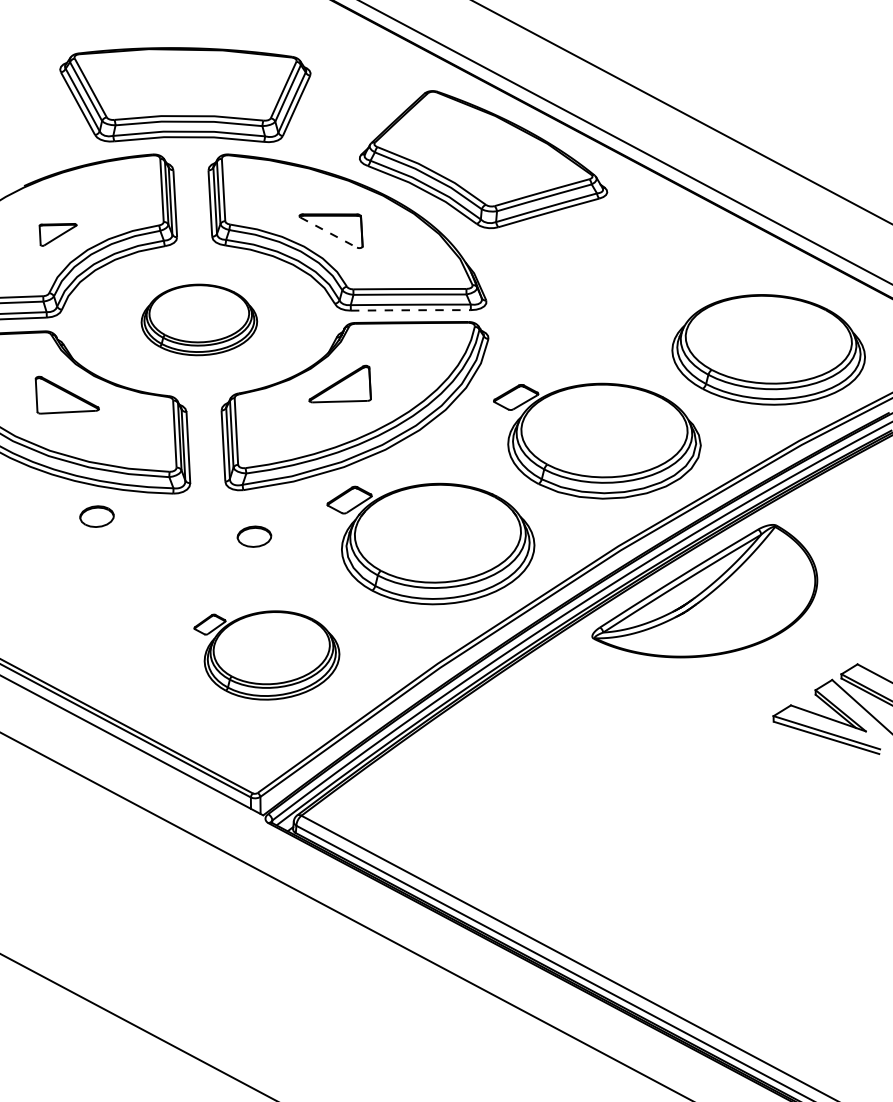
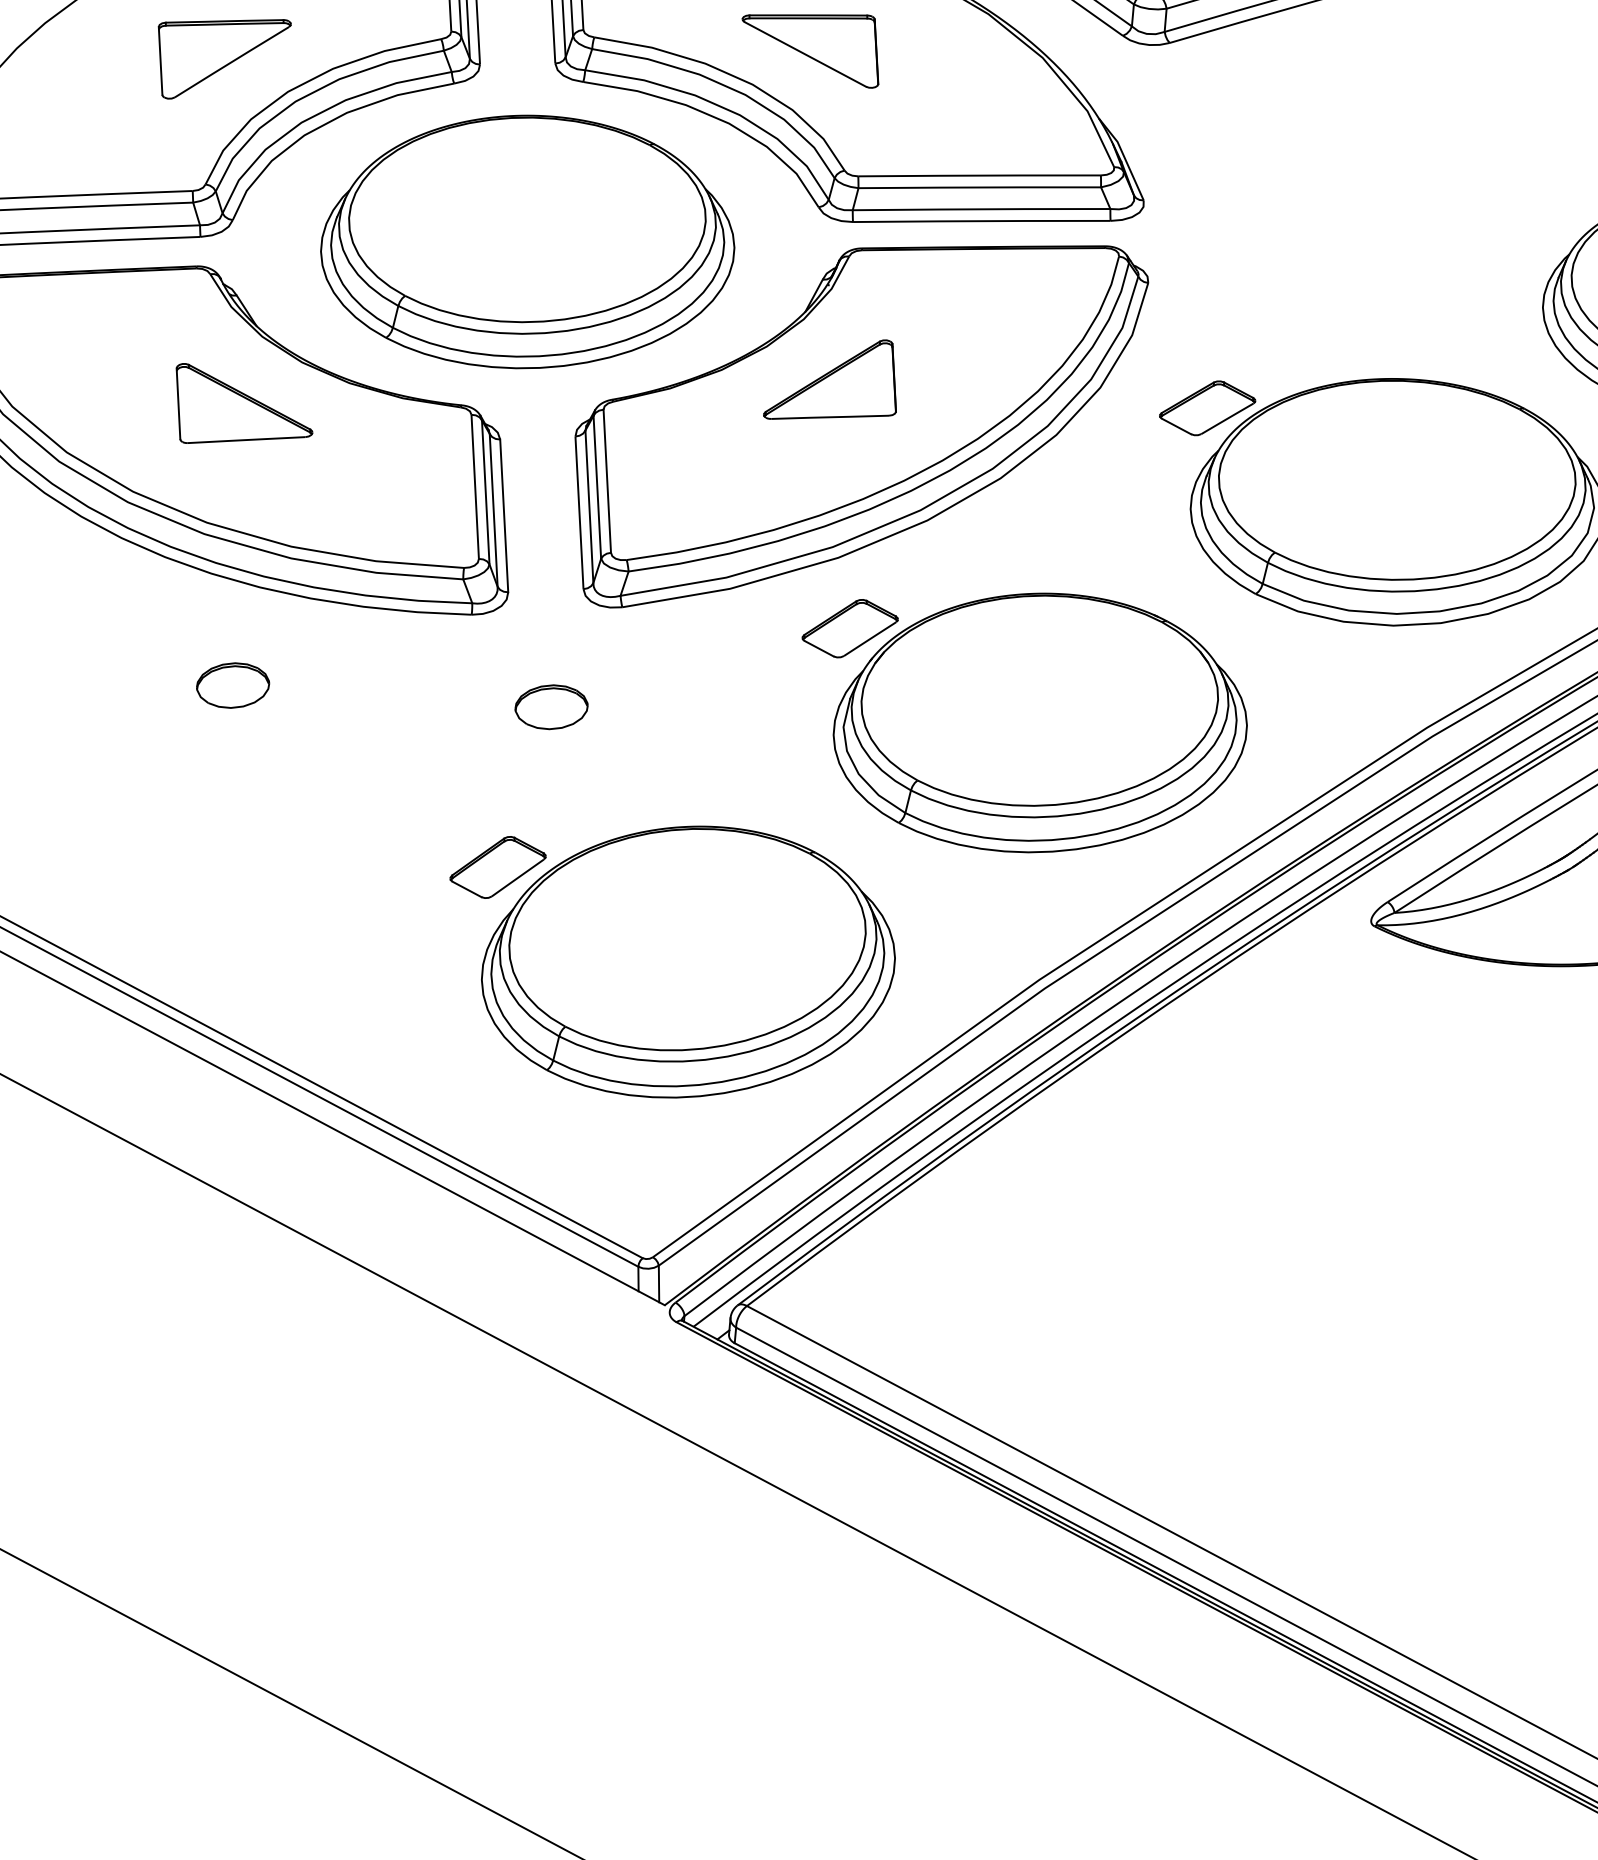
line: (329, 232) -> (807, 54), dashed -> solid
part: (57, 234) -> (223, 58), size x1.67
line: (410, 310) -> (980, 221), dashed -> solid
part: (199, 319) -> (528, 241), size x1.67
part: (96, 516) -> (231, 685), moved
part: (254, 536) -> (551, 706), moved
part: (266, 655) -> (671, 962), size x1.43

